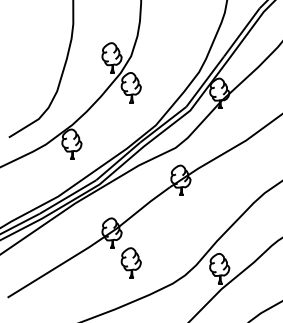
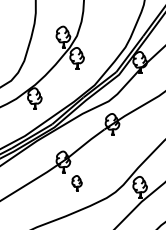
part: (130, 262) -> (76, 182), size x0.7

